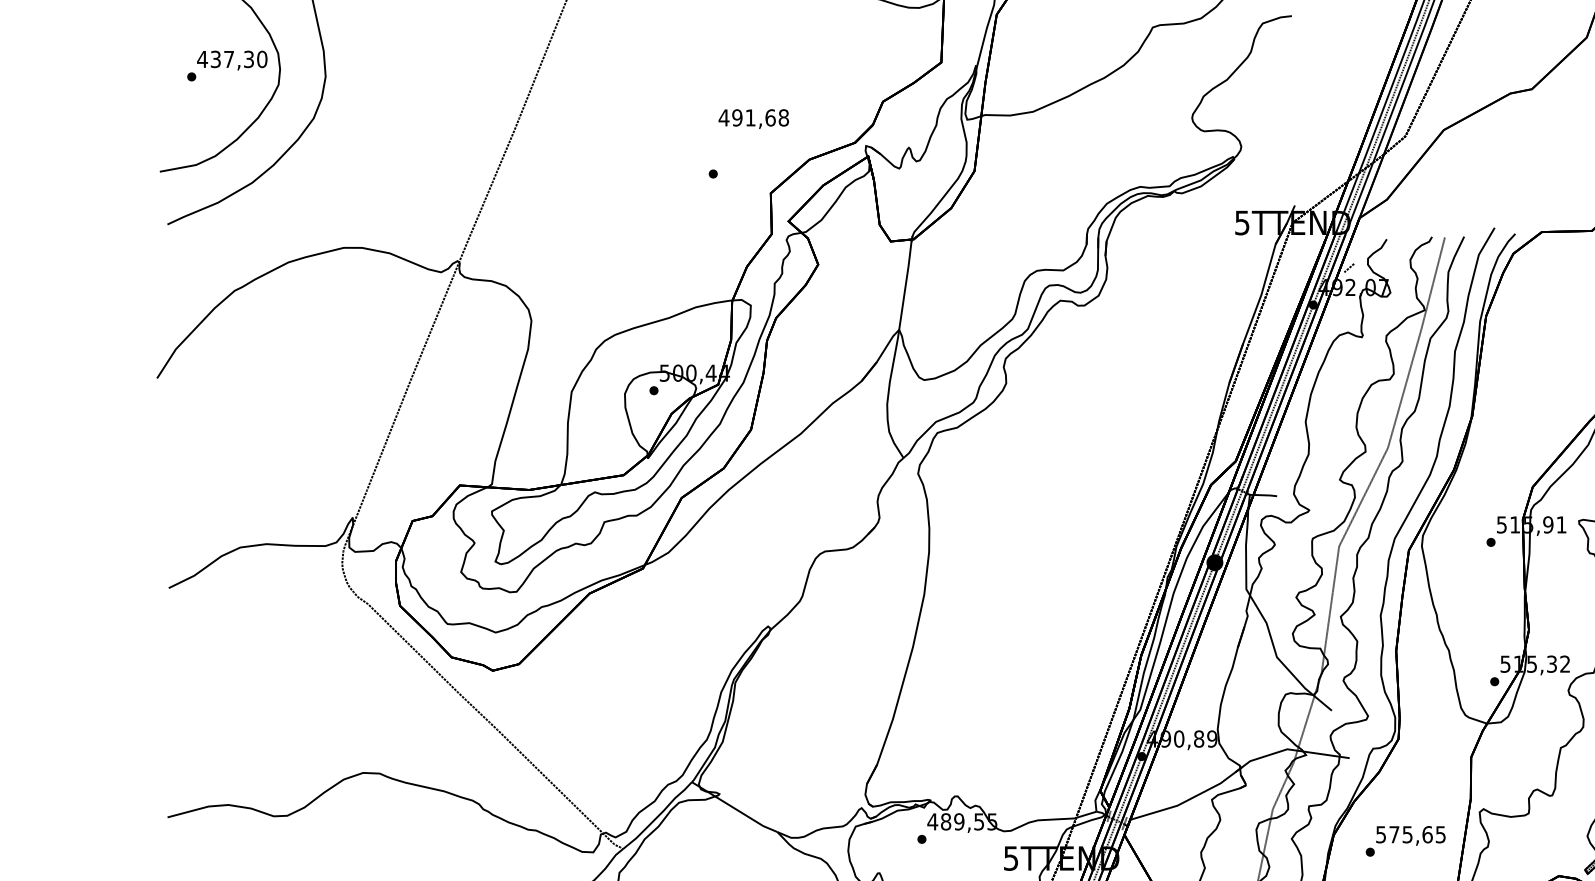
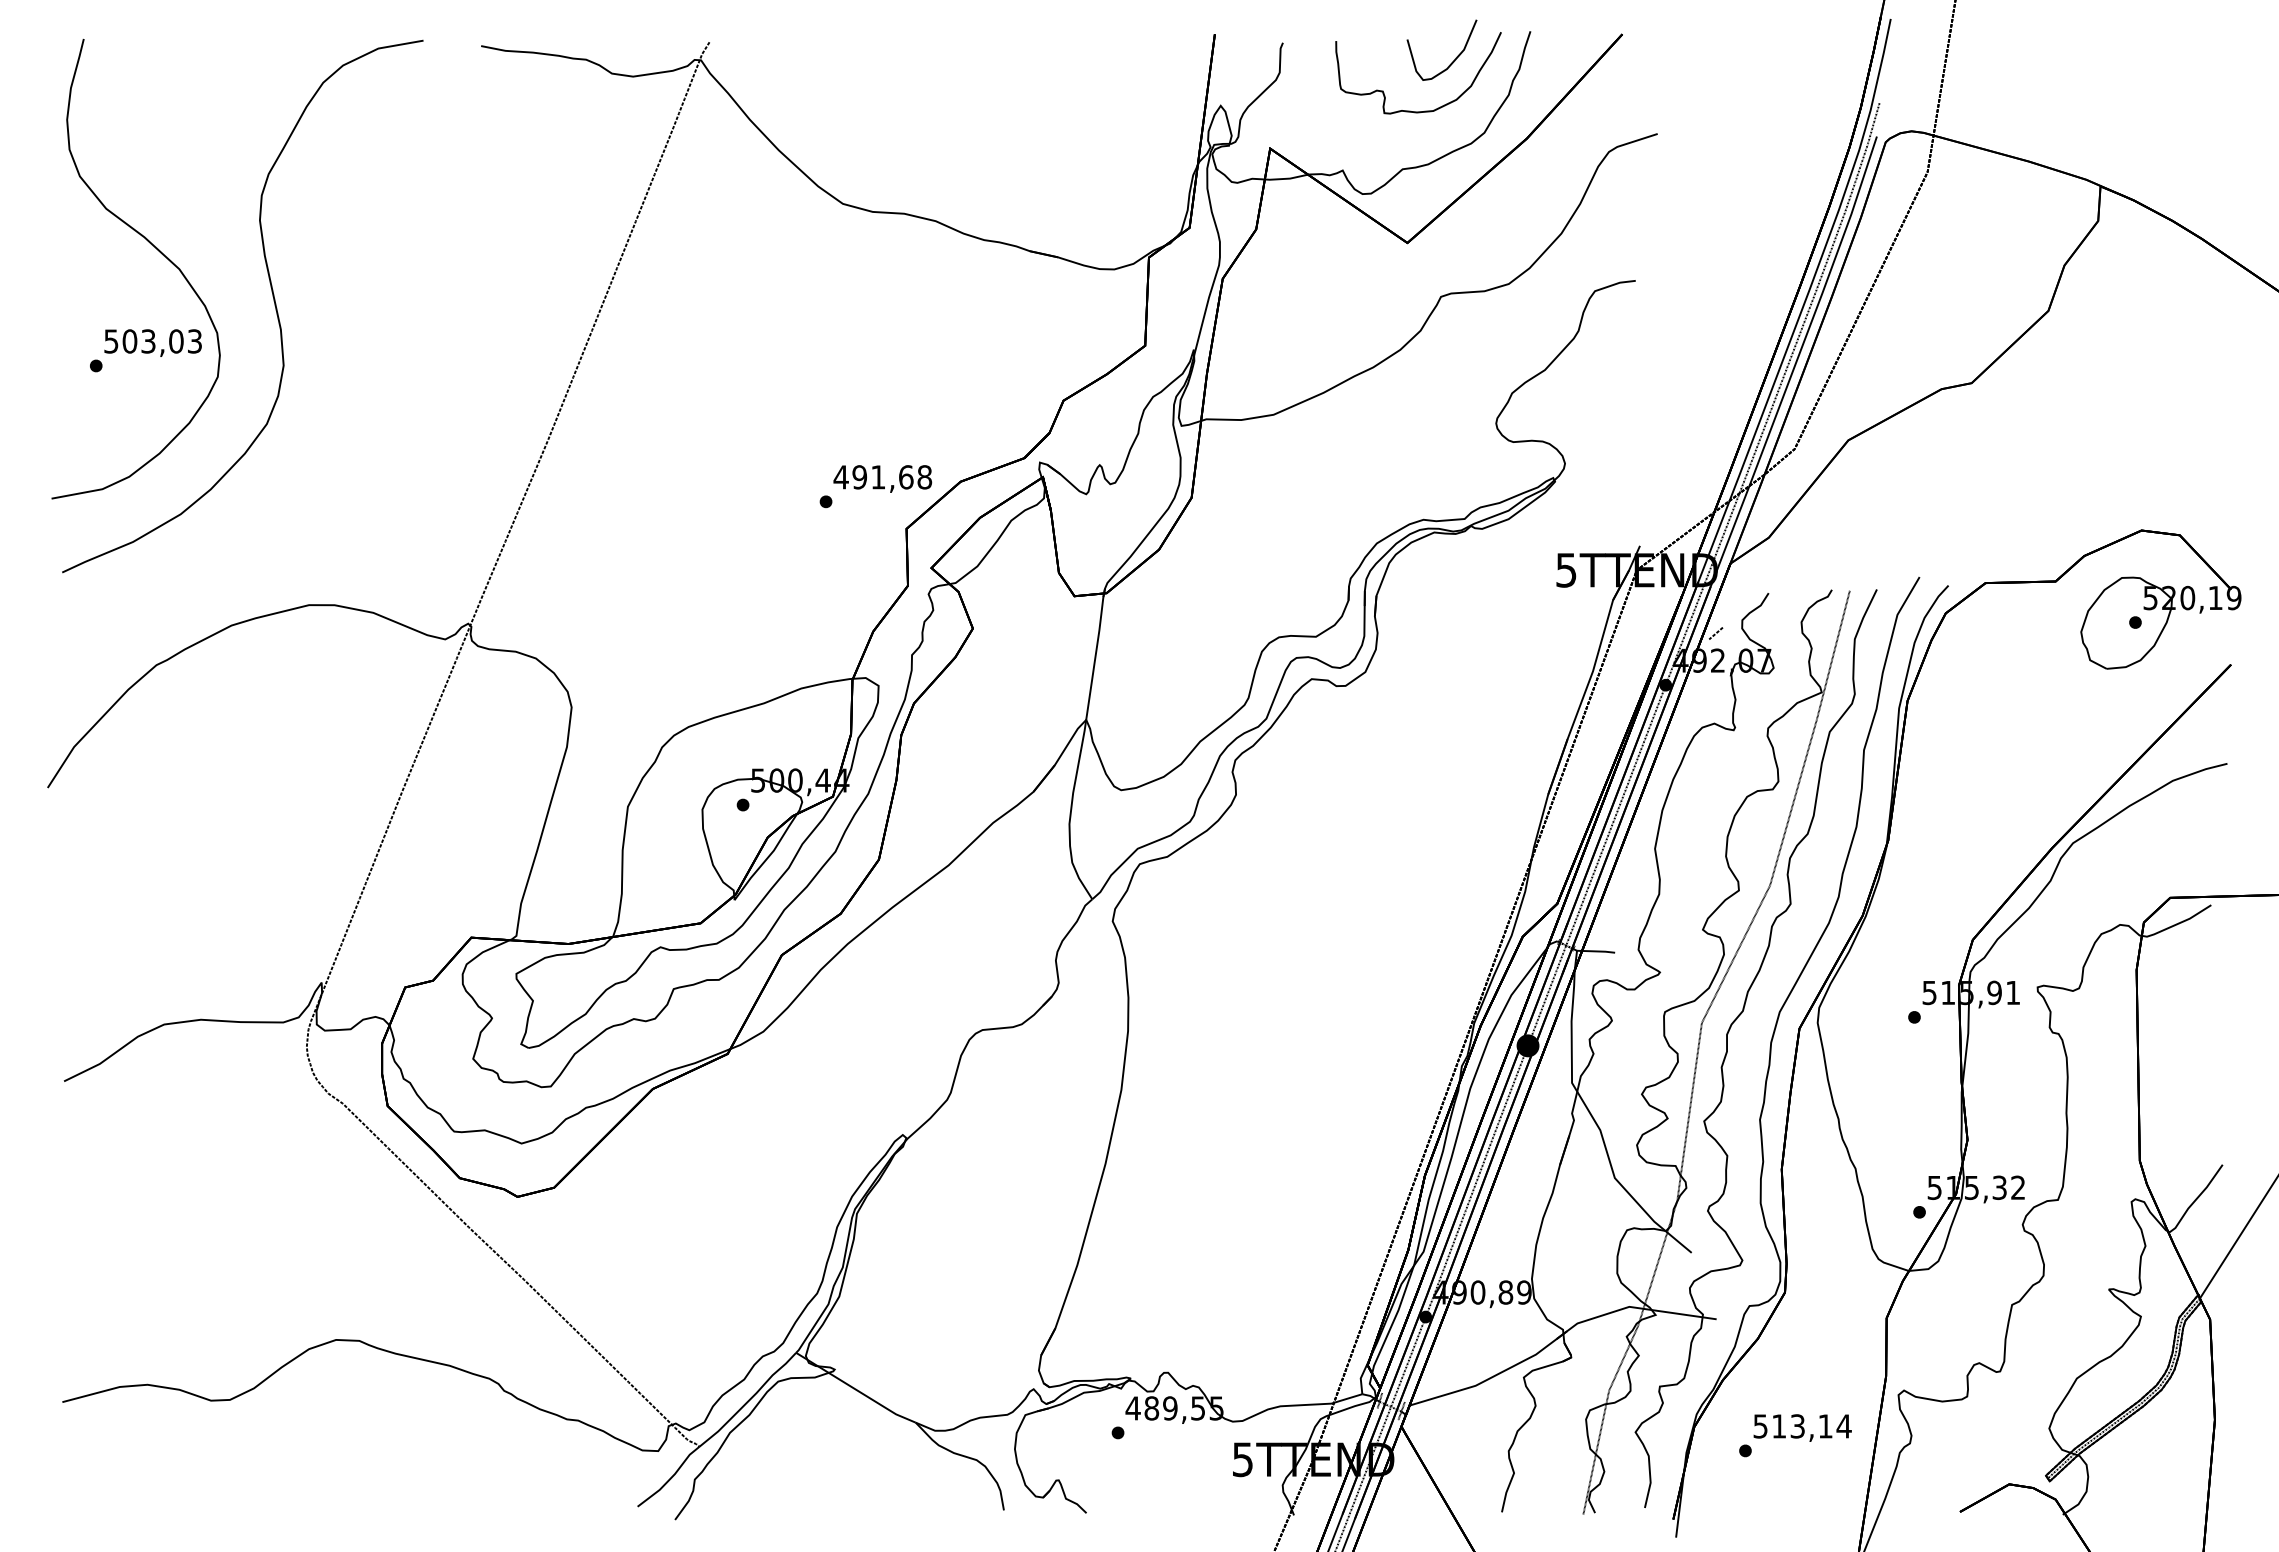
text: (231, 59) -> (152, 341), 437,30 -> 503,03
text: (753, 118) -> (882, 478), moved
text: (1417, 834) -> (1811, 1426), 575,65 -> 513,14

